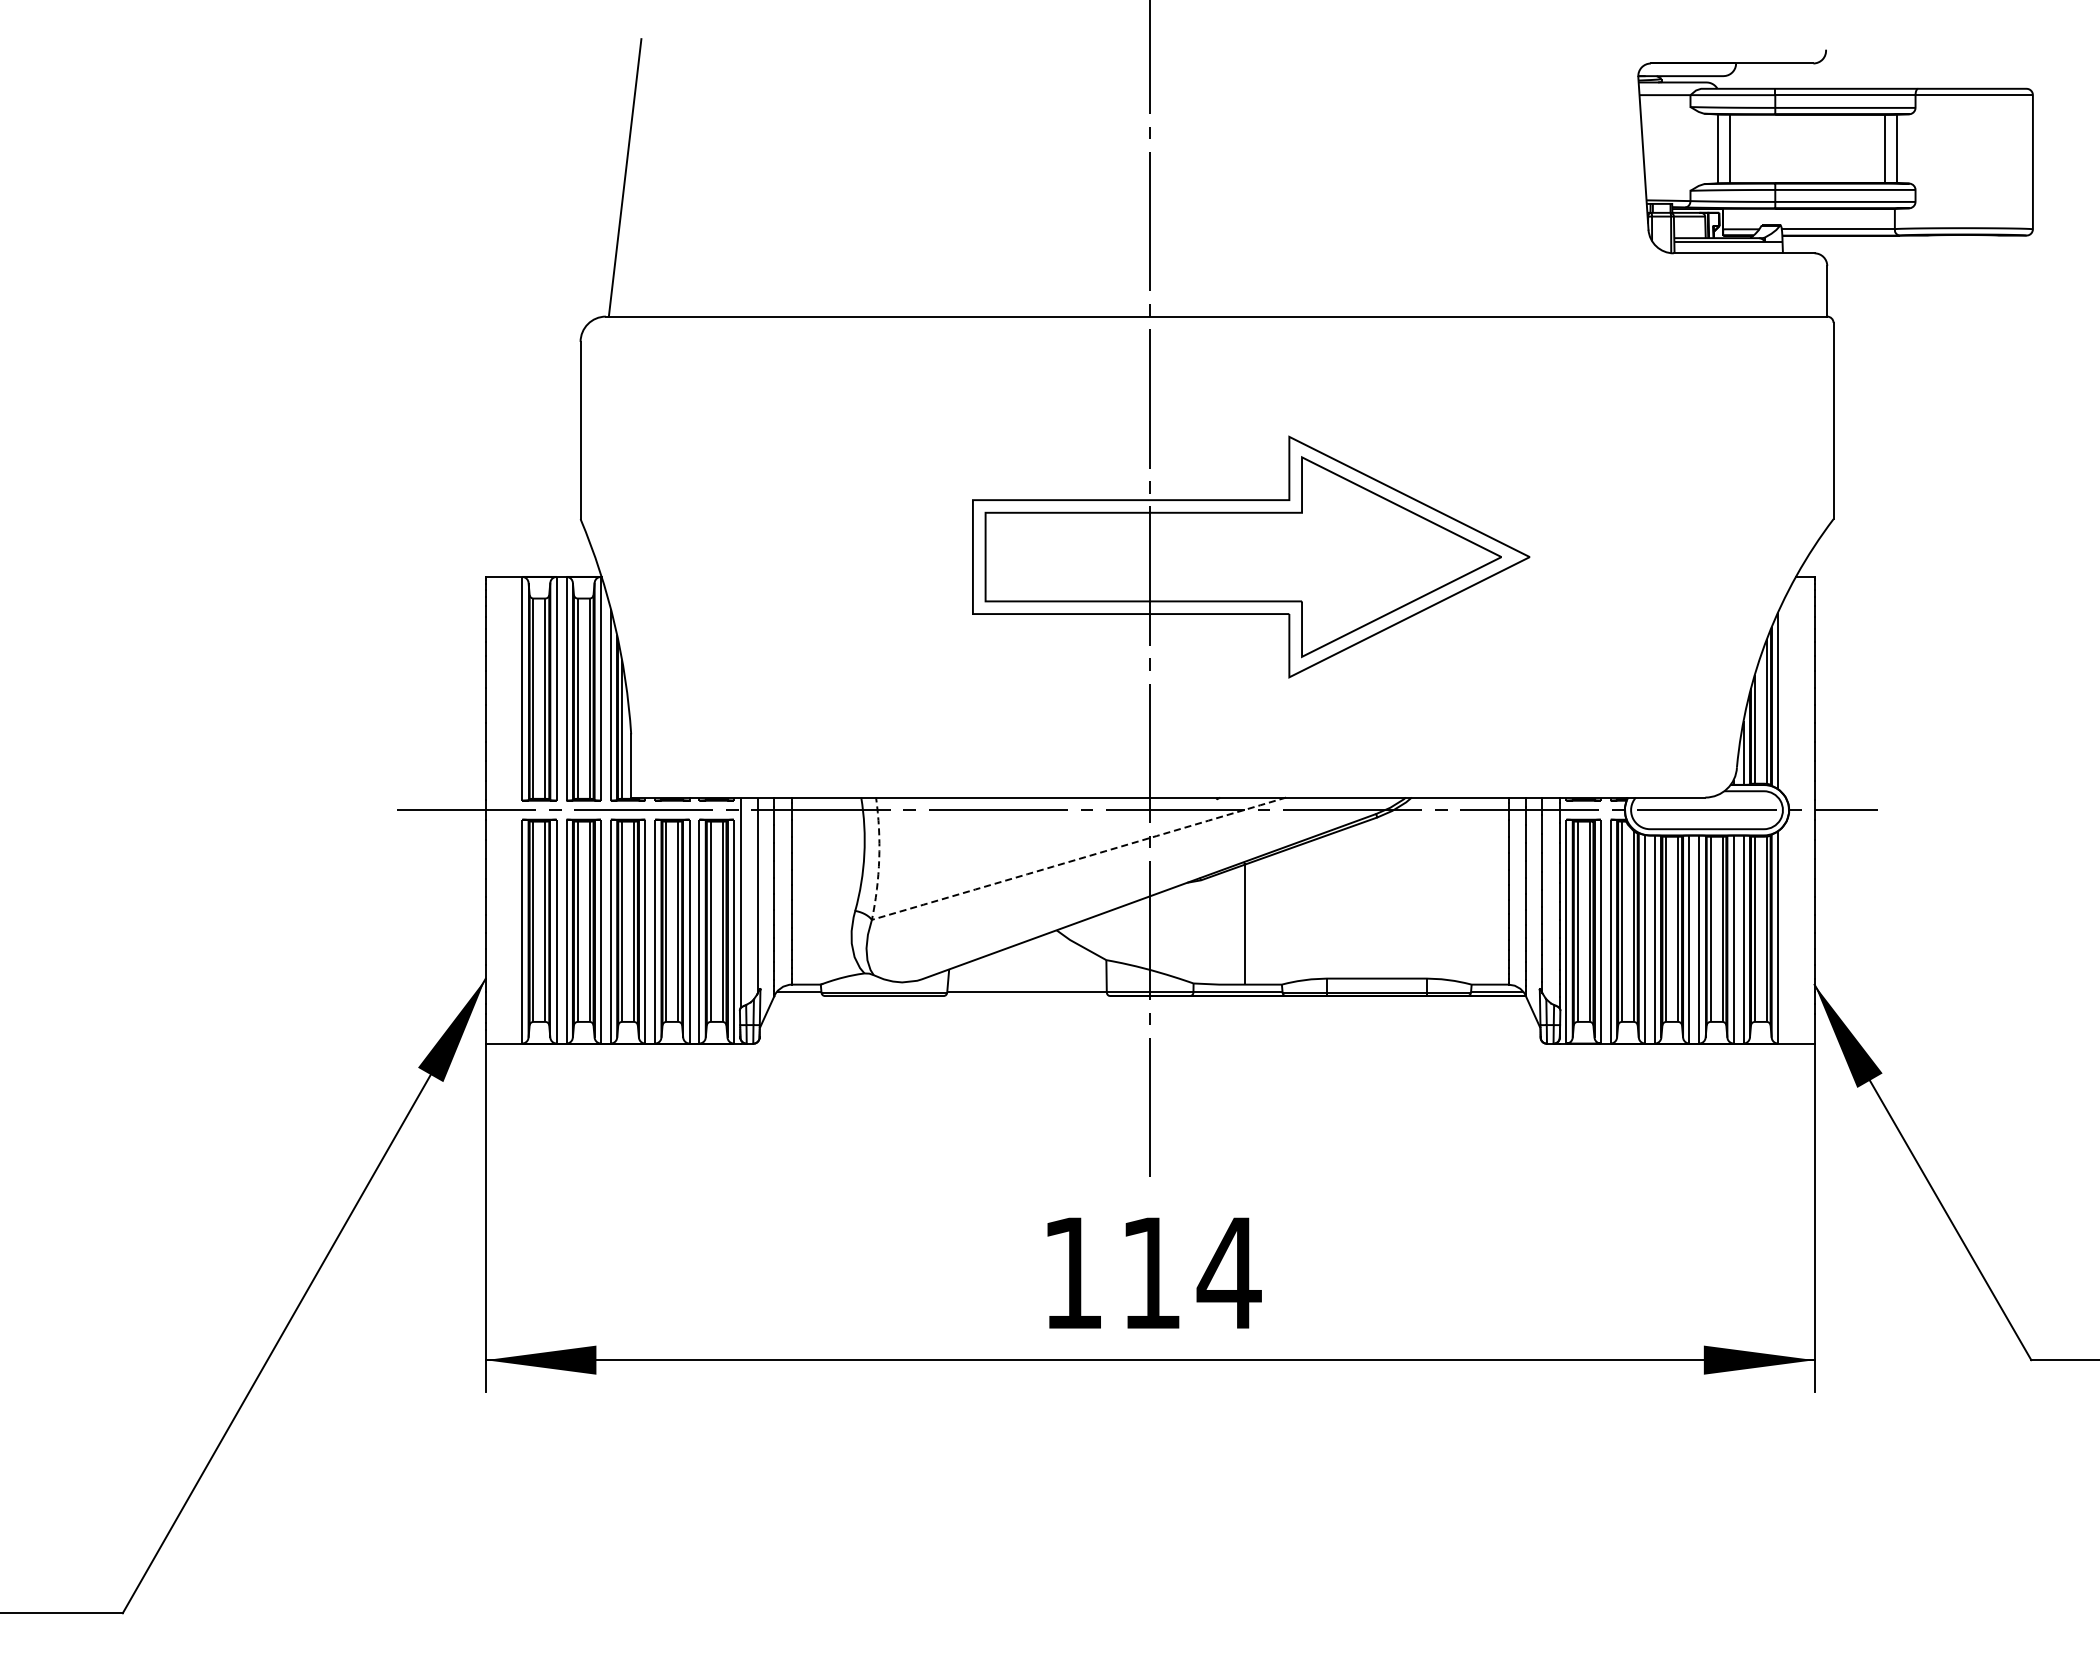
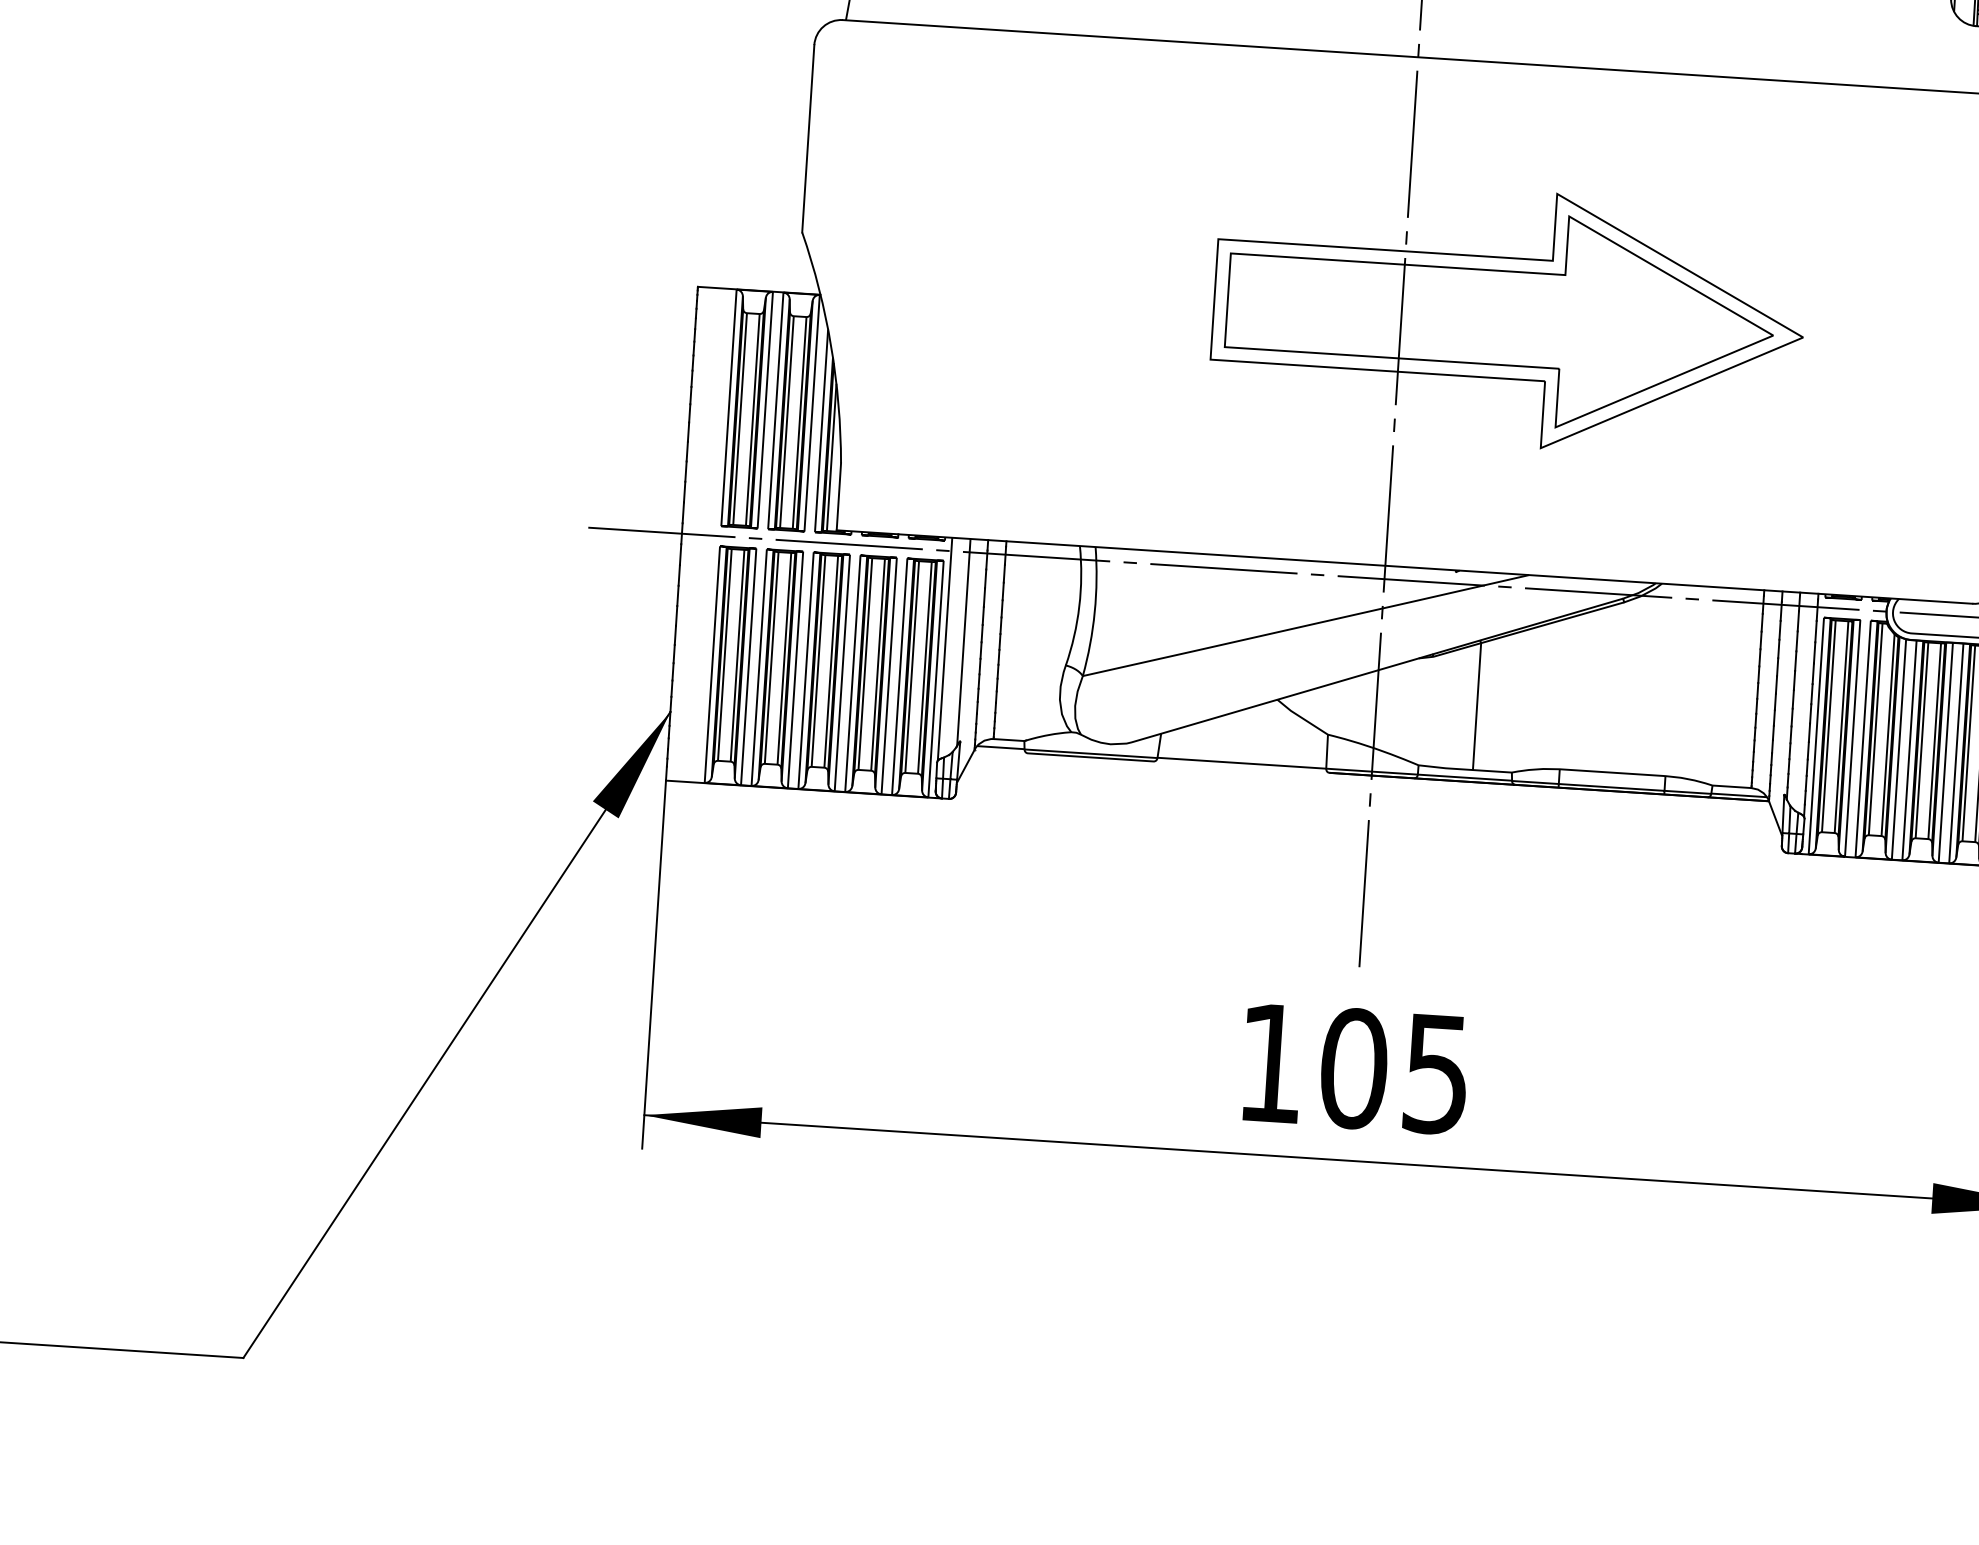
line: (1013, 878) -> (1235, 642), dashed -> solid
text: (1190, 1272) -> (1395, 1070), 114 -> 105

